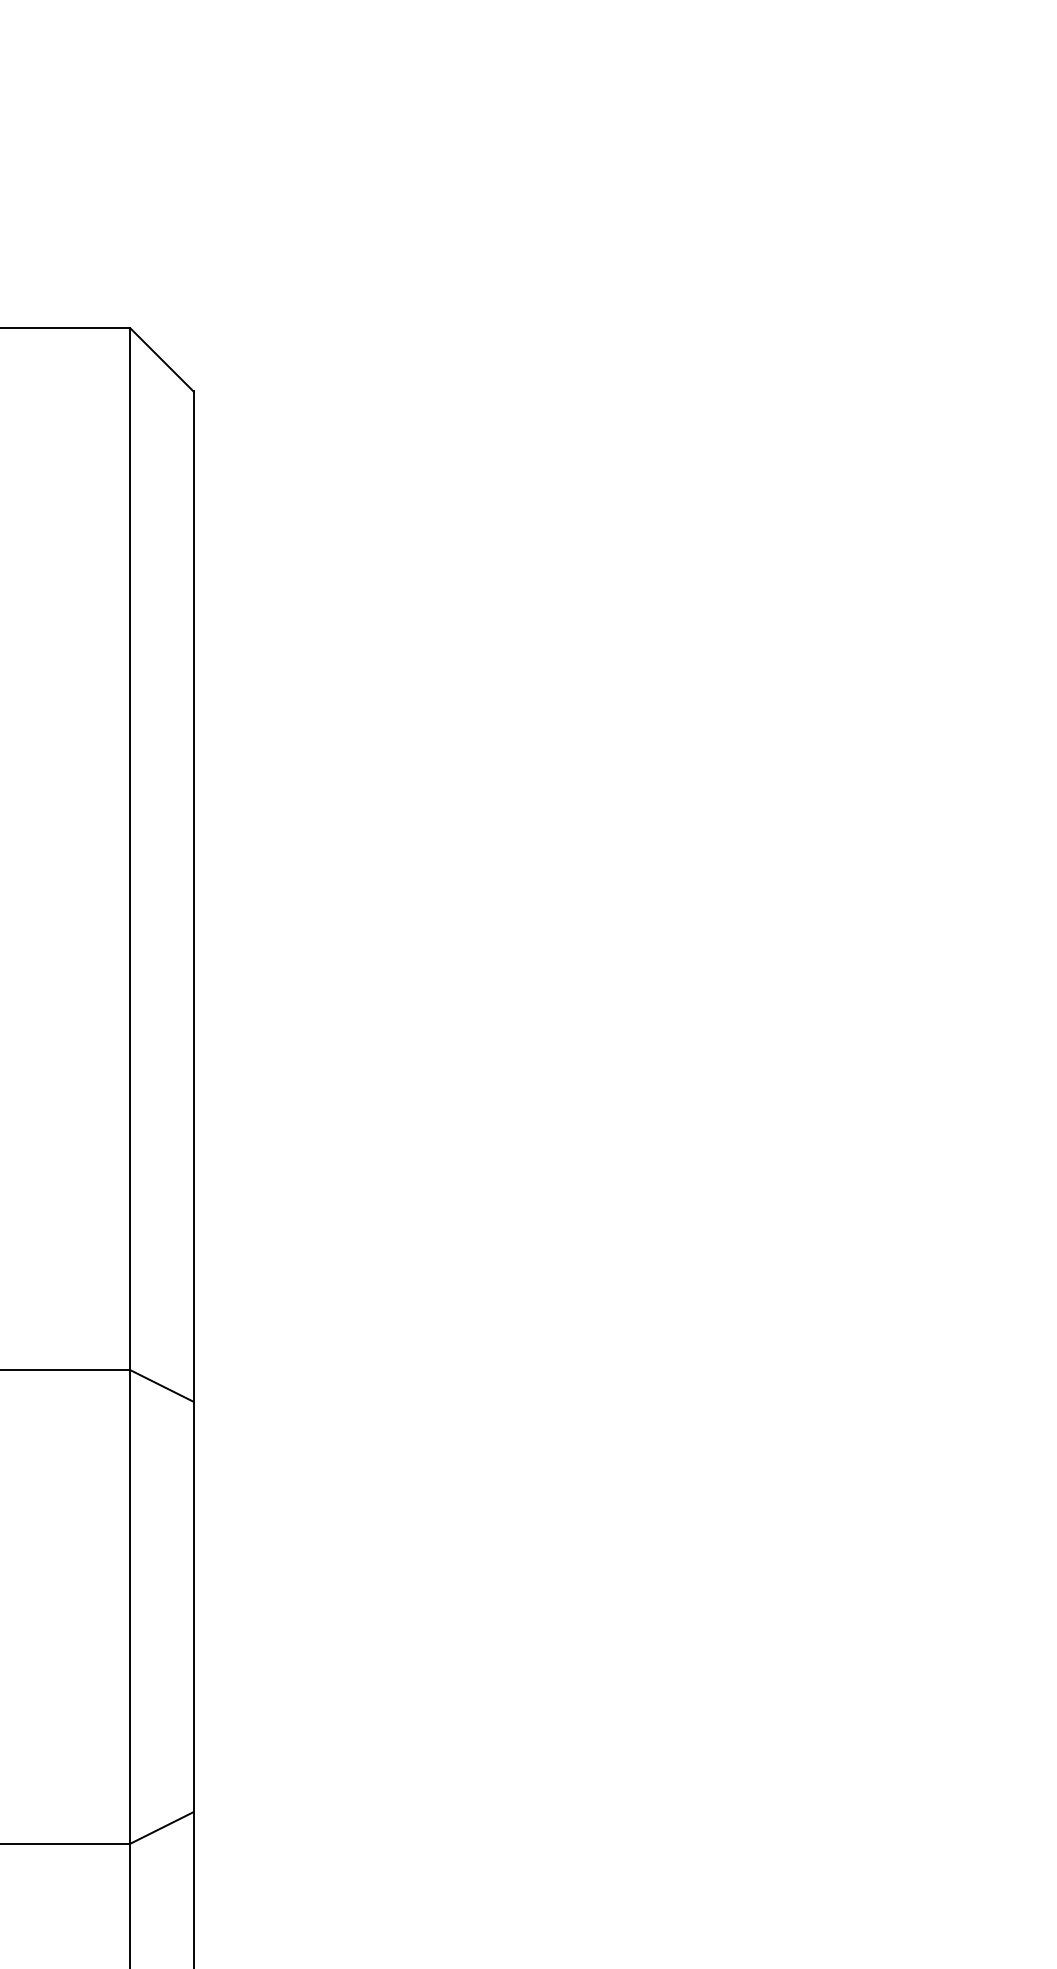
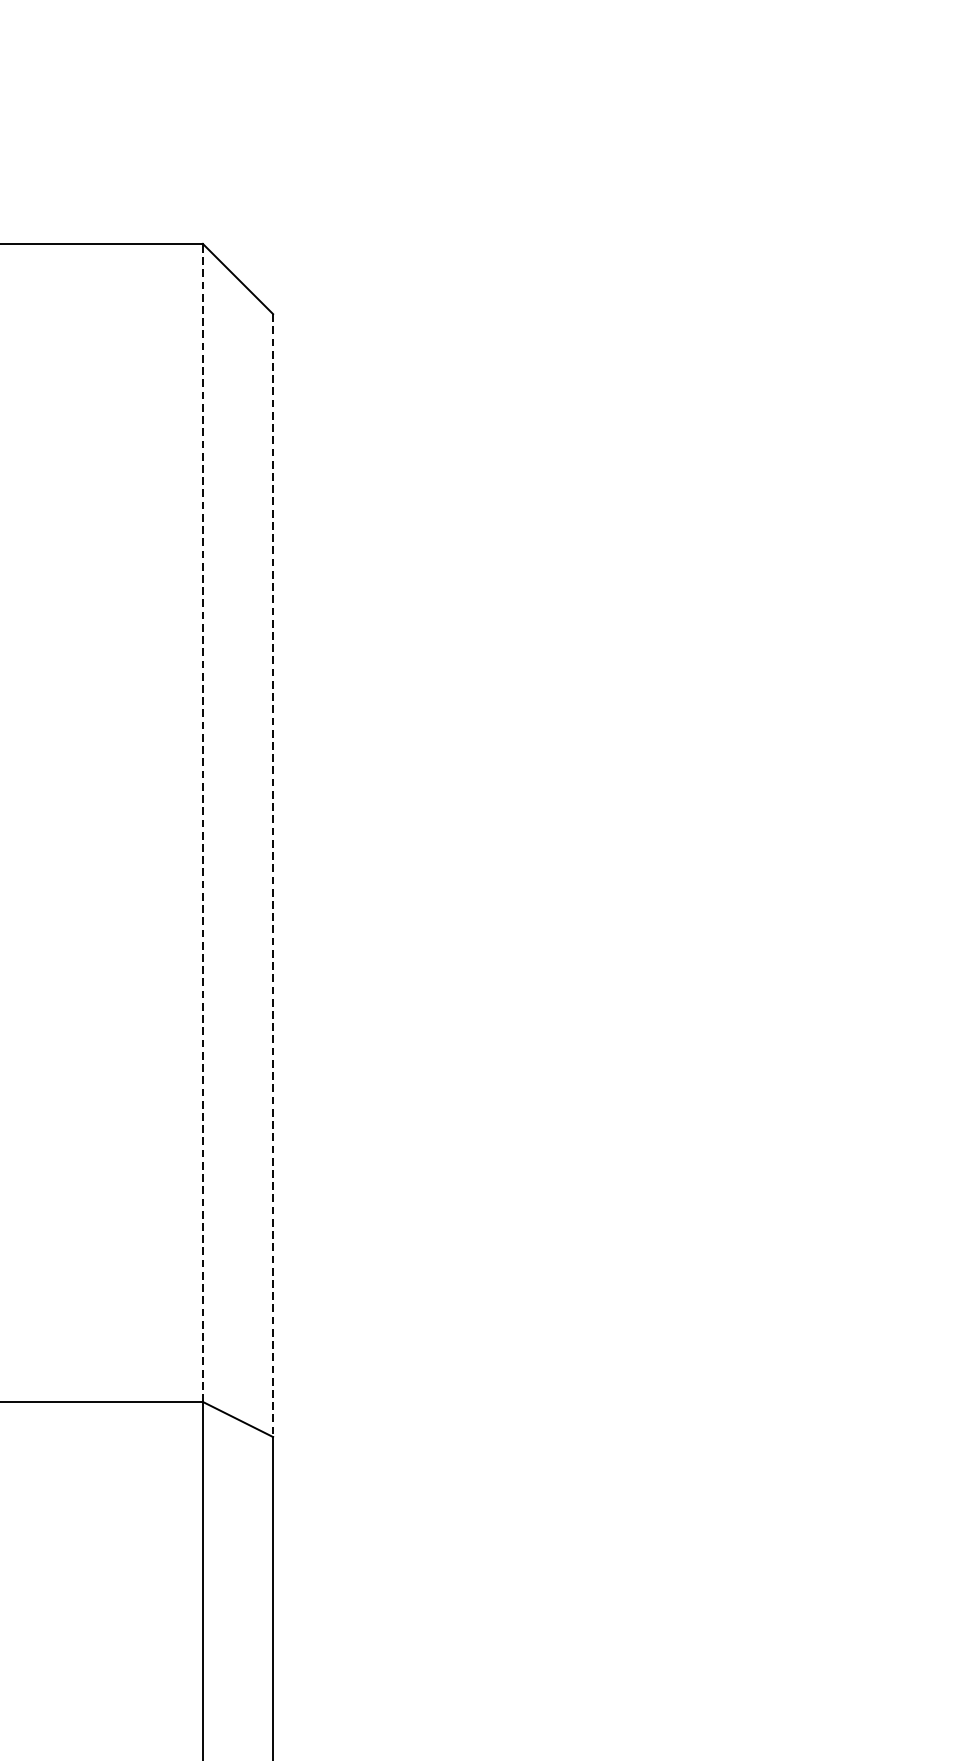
line: (130, 849) -> (203, 823), solid -> dashed
line: (193, 897) -> (273, 876), solid -> dashed

